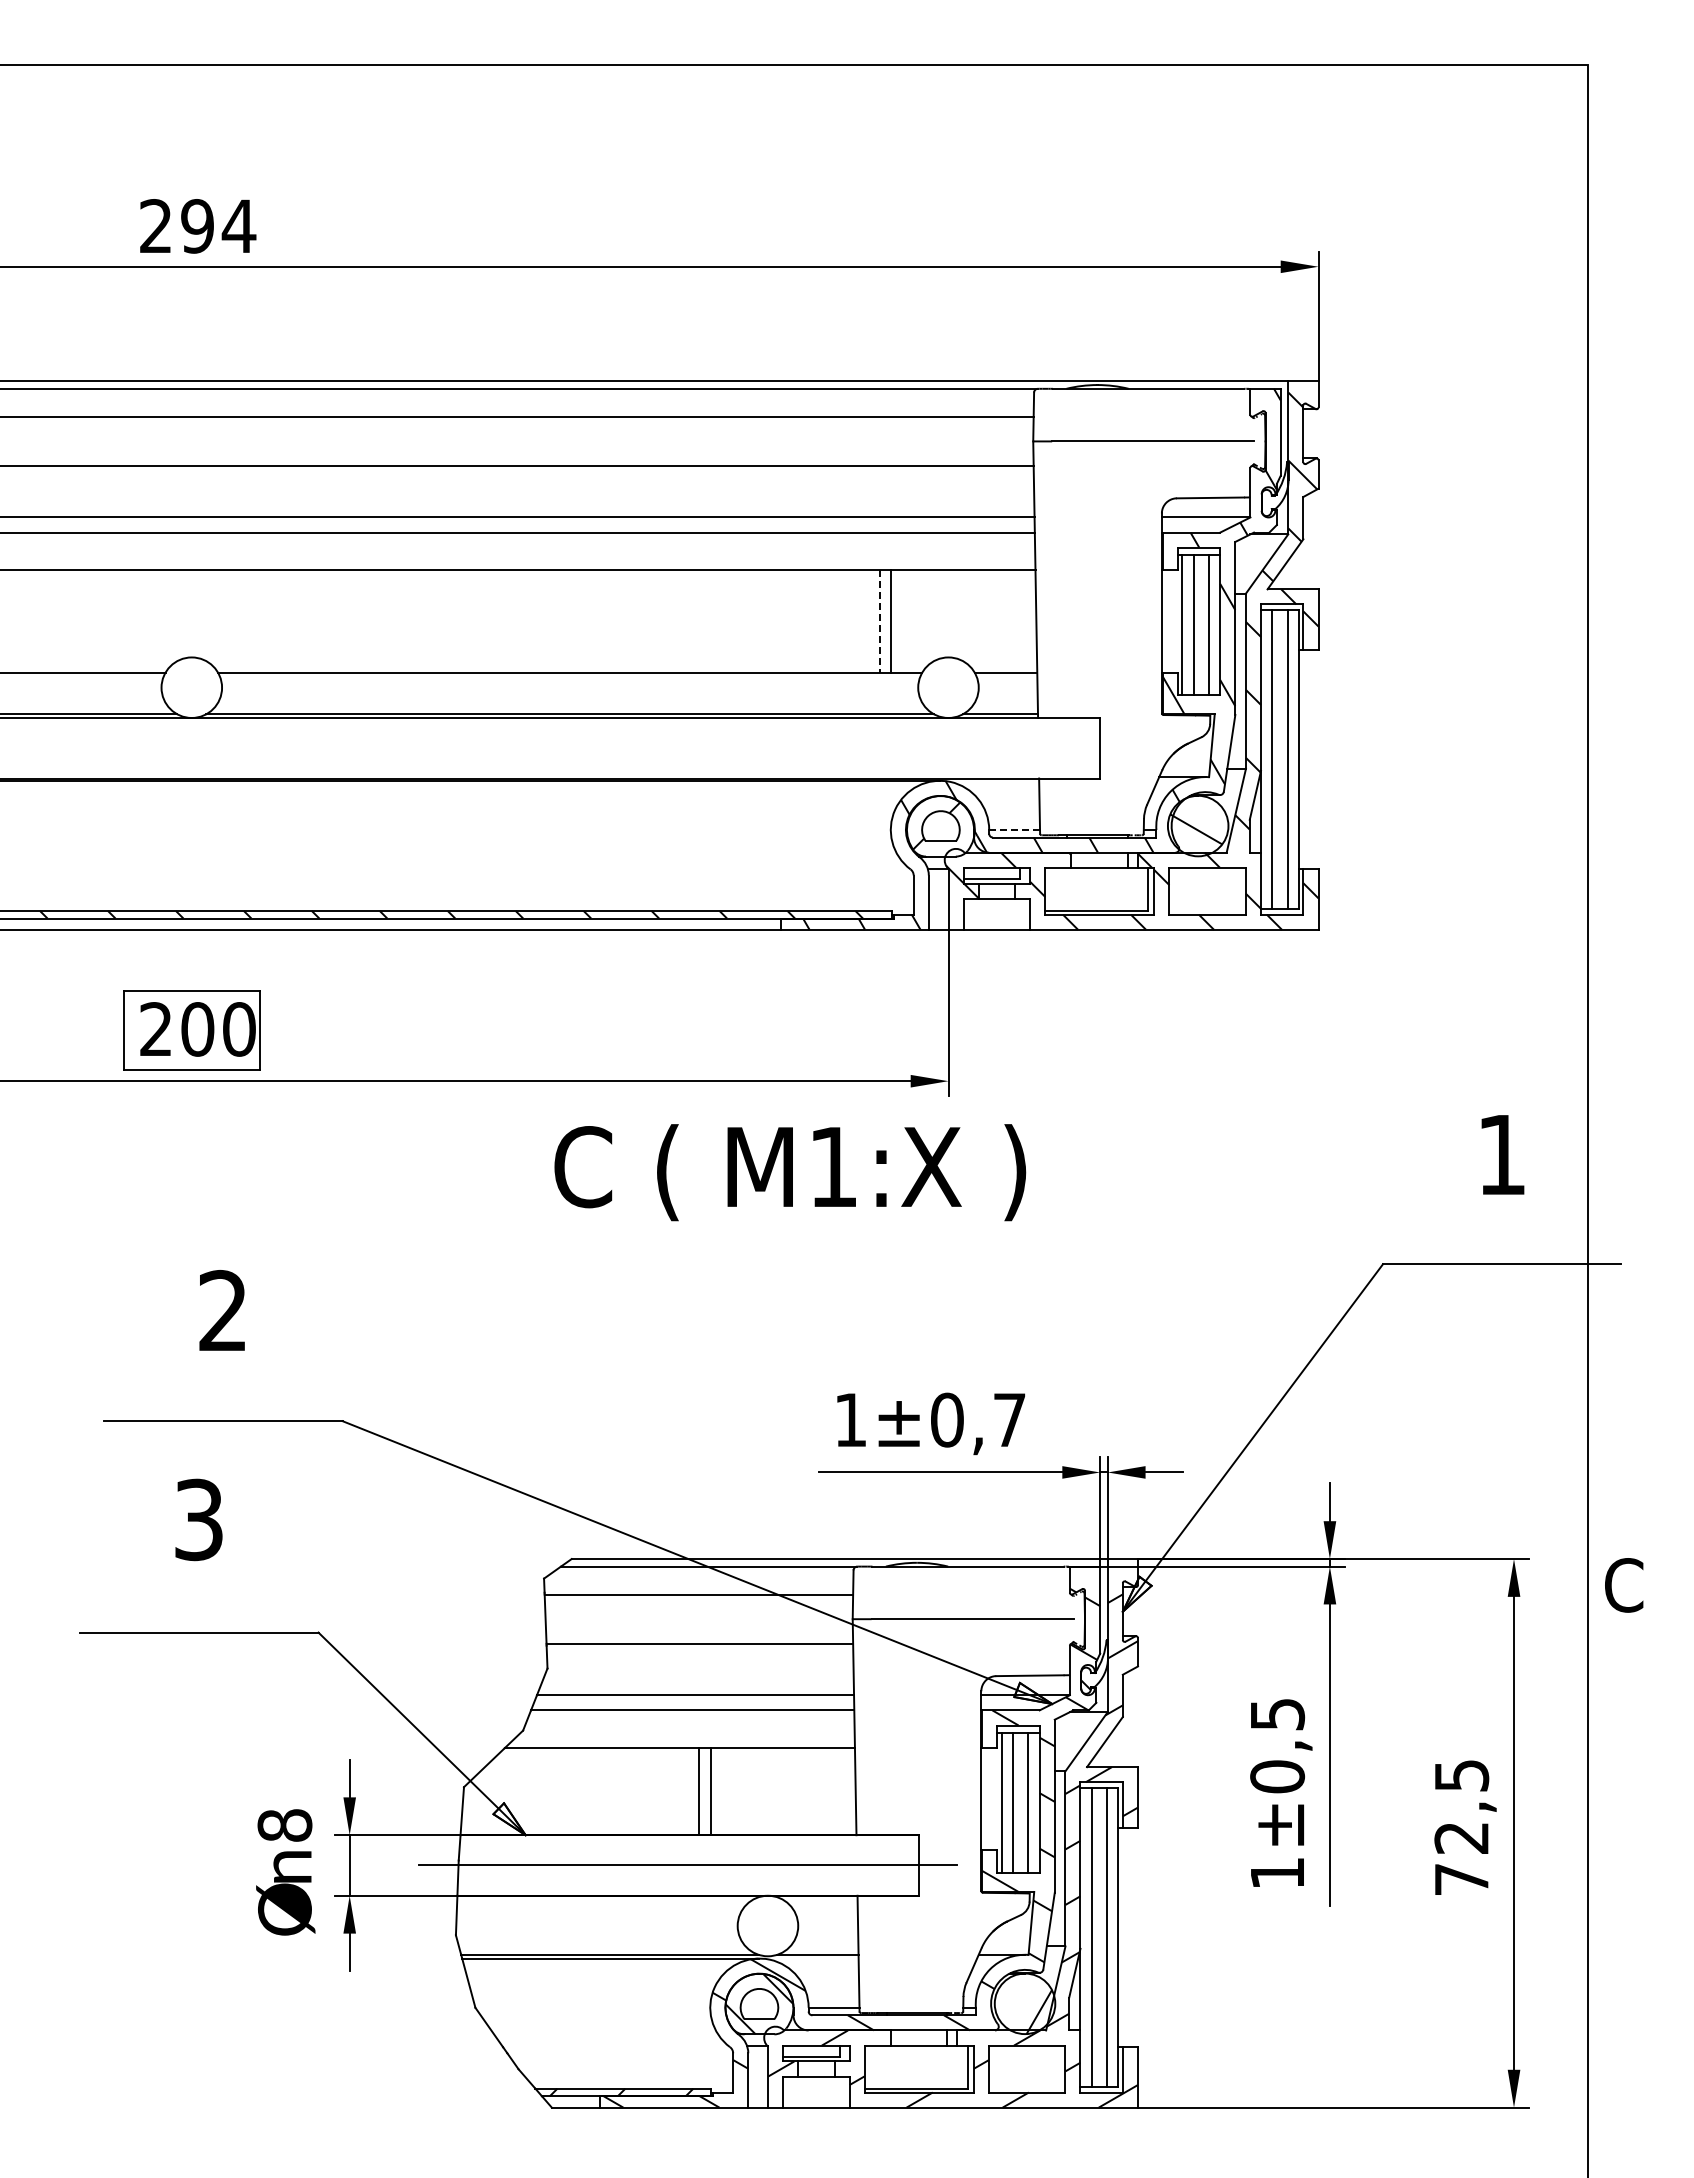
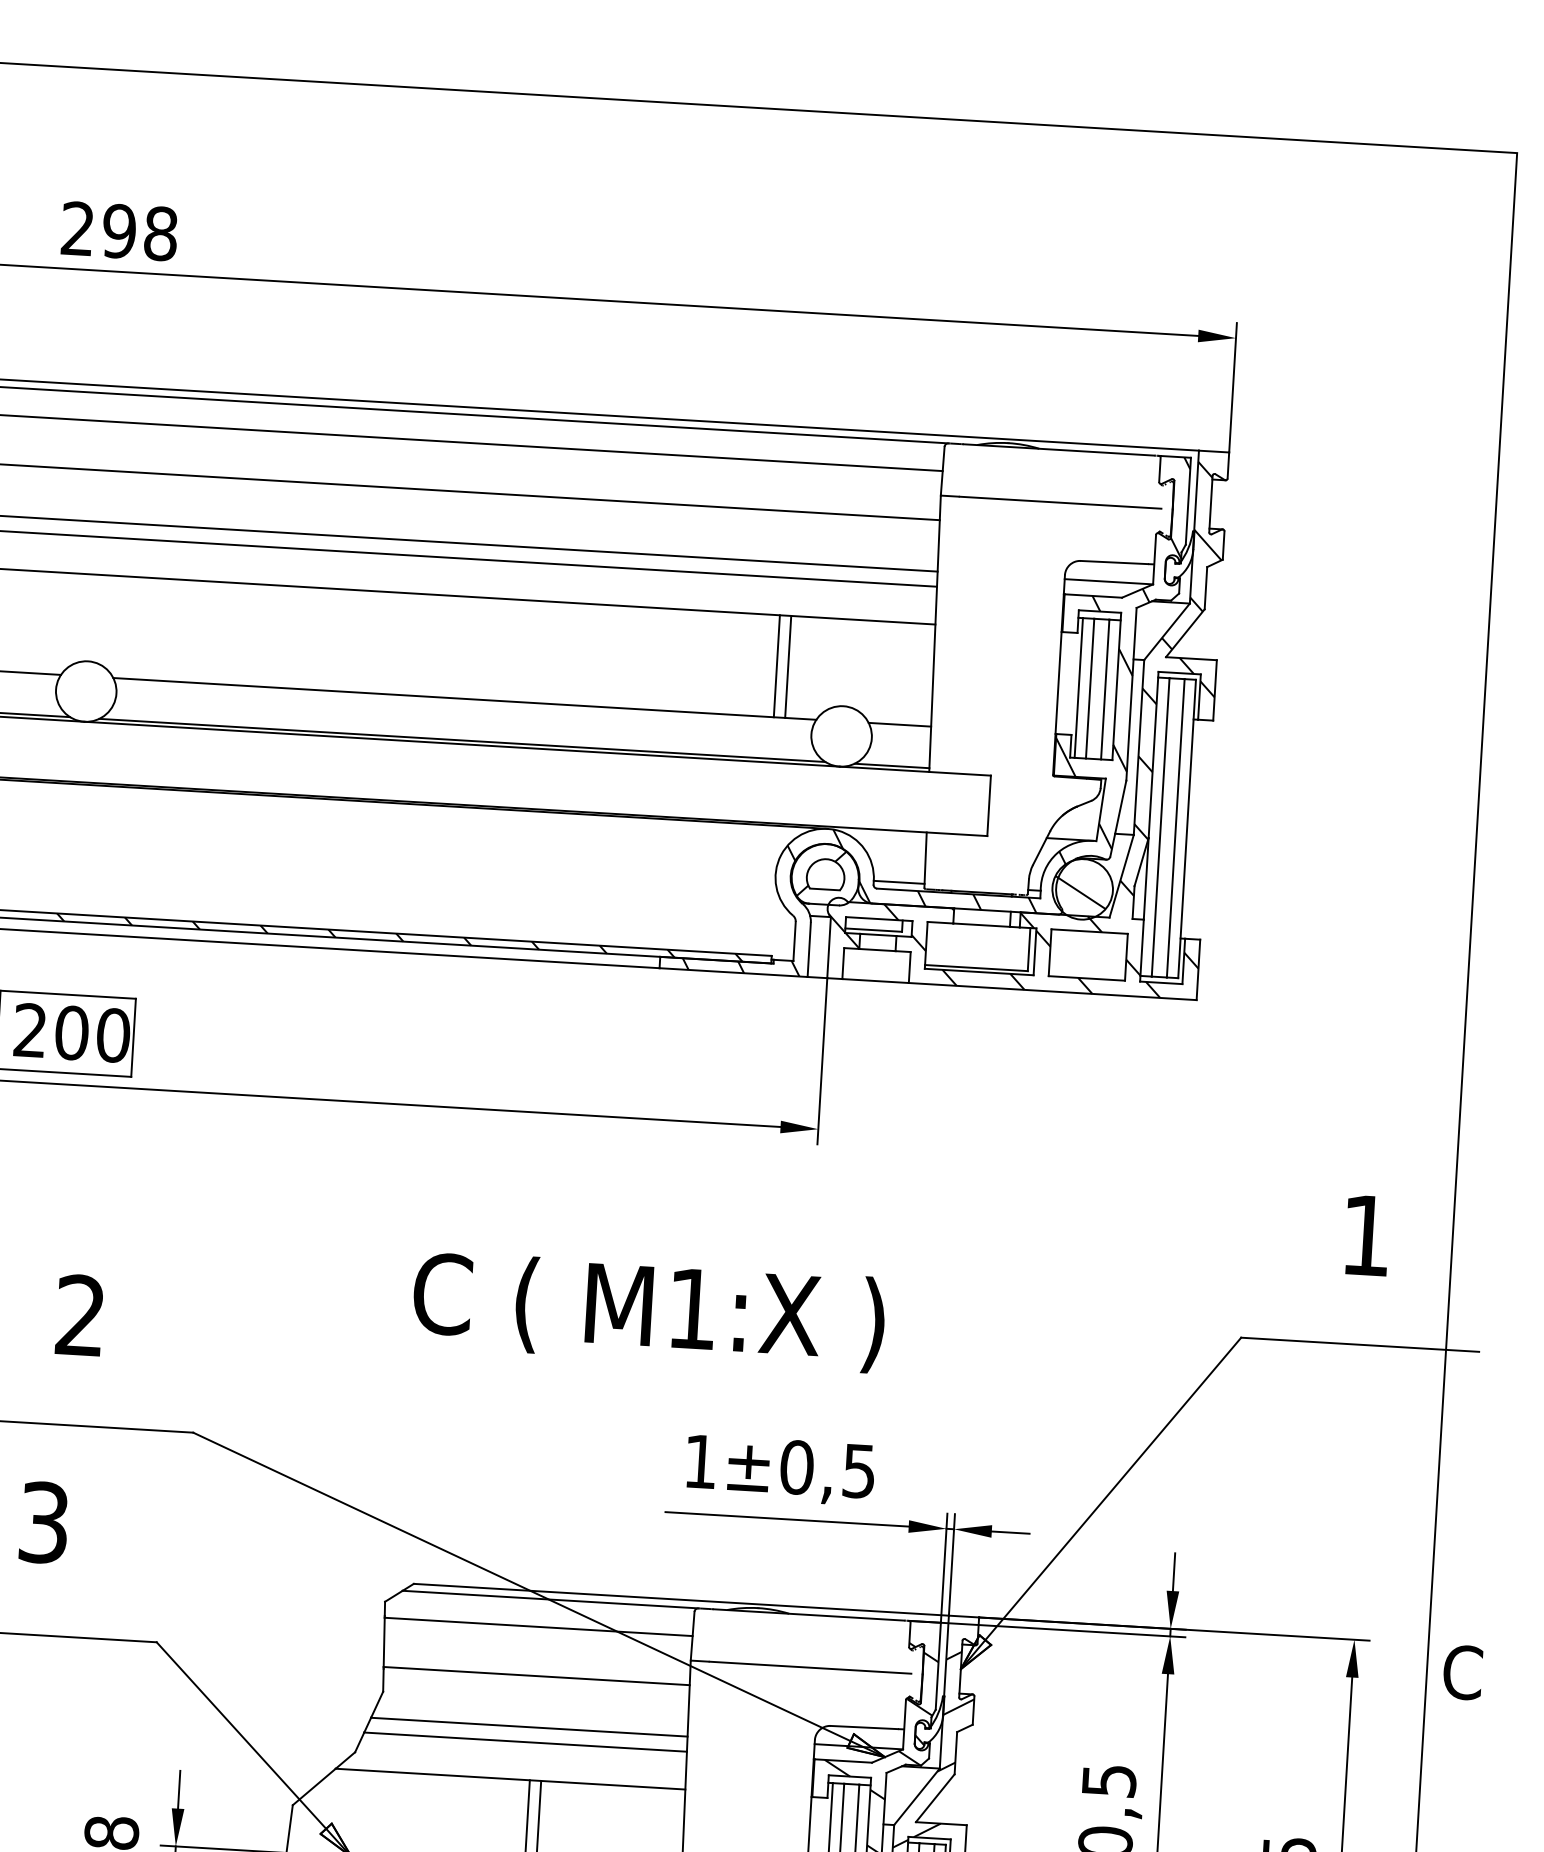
text: (238, 226) -> (160, 233), 294 -> 298
line: (879, 622) -> (776, 667), dashed -> solid
line: (1014, 829) -> (899, 881), dashed -> solid
text: (790, 1172) -> (649, 1311), moved
text: (1009, 1420) -> (859, 1471), ±0,7 -> ±0,5

